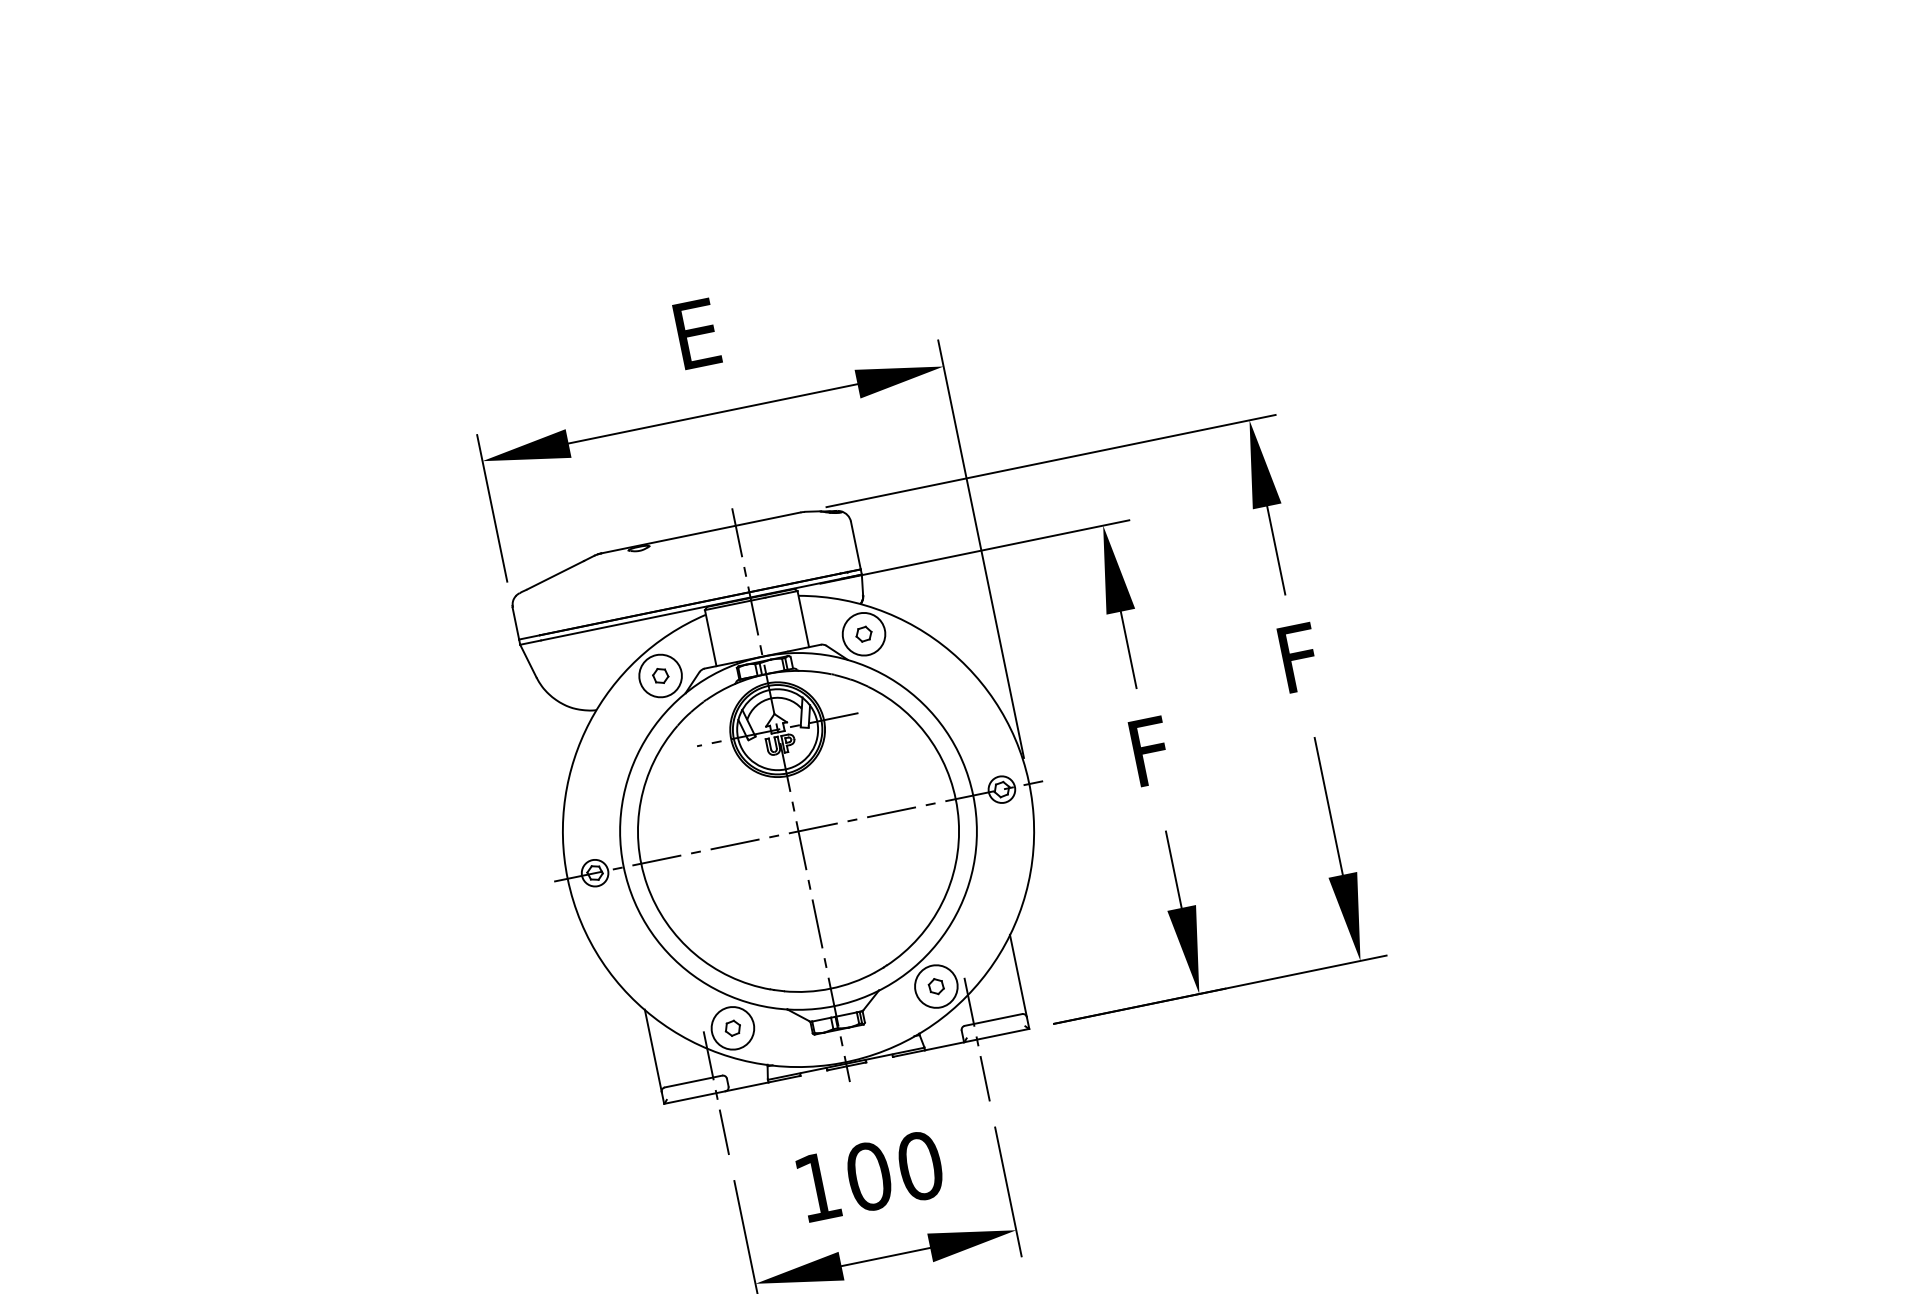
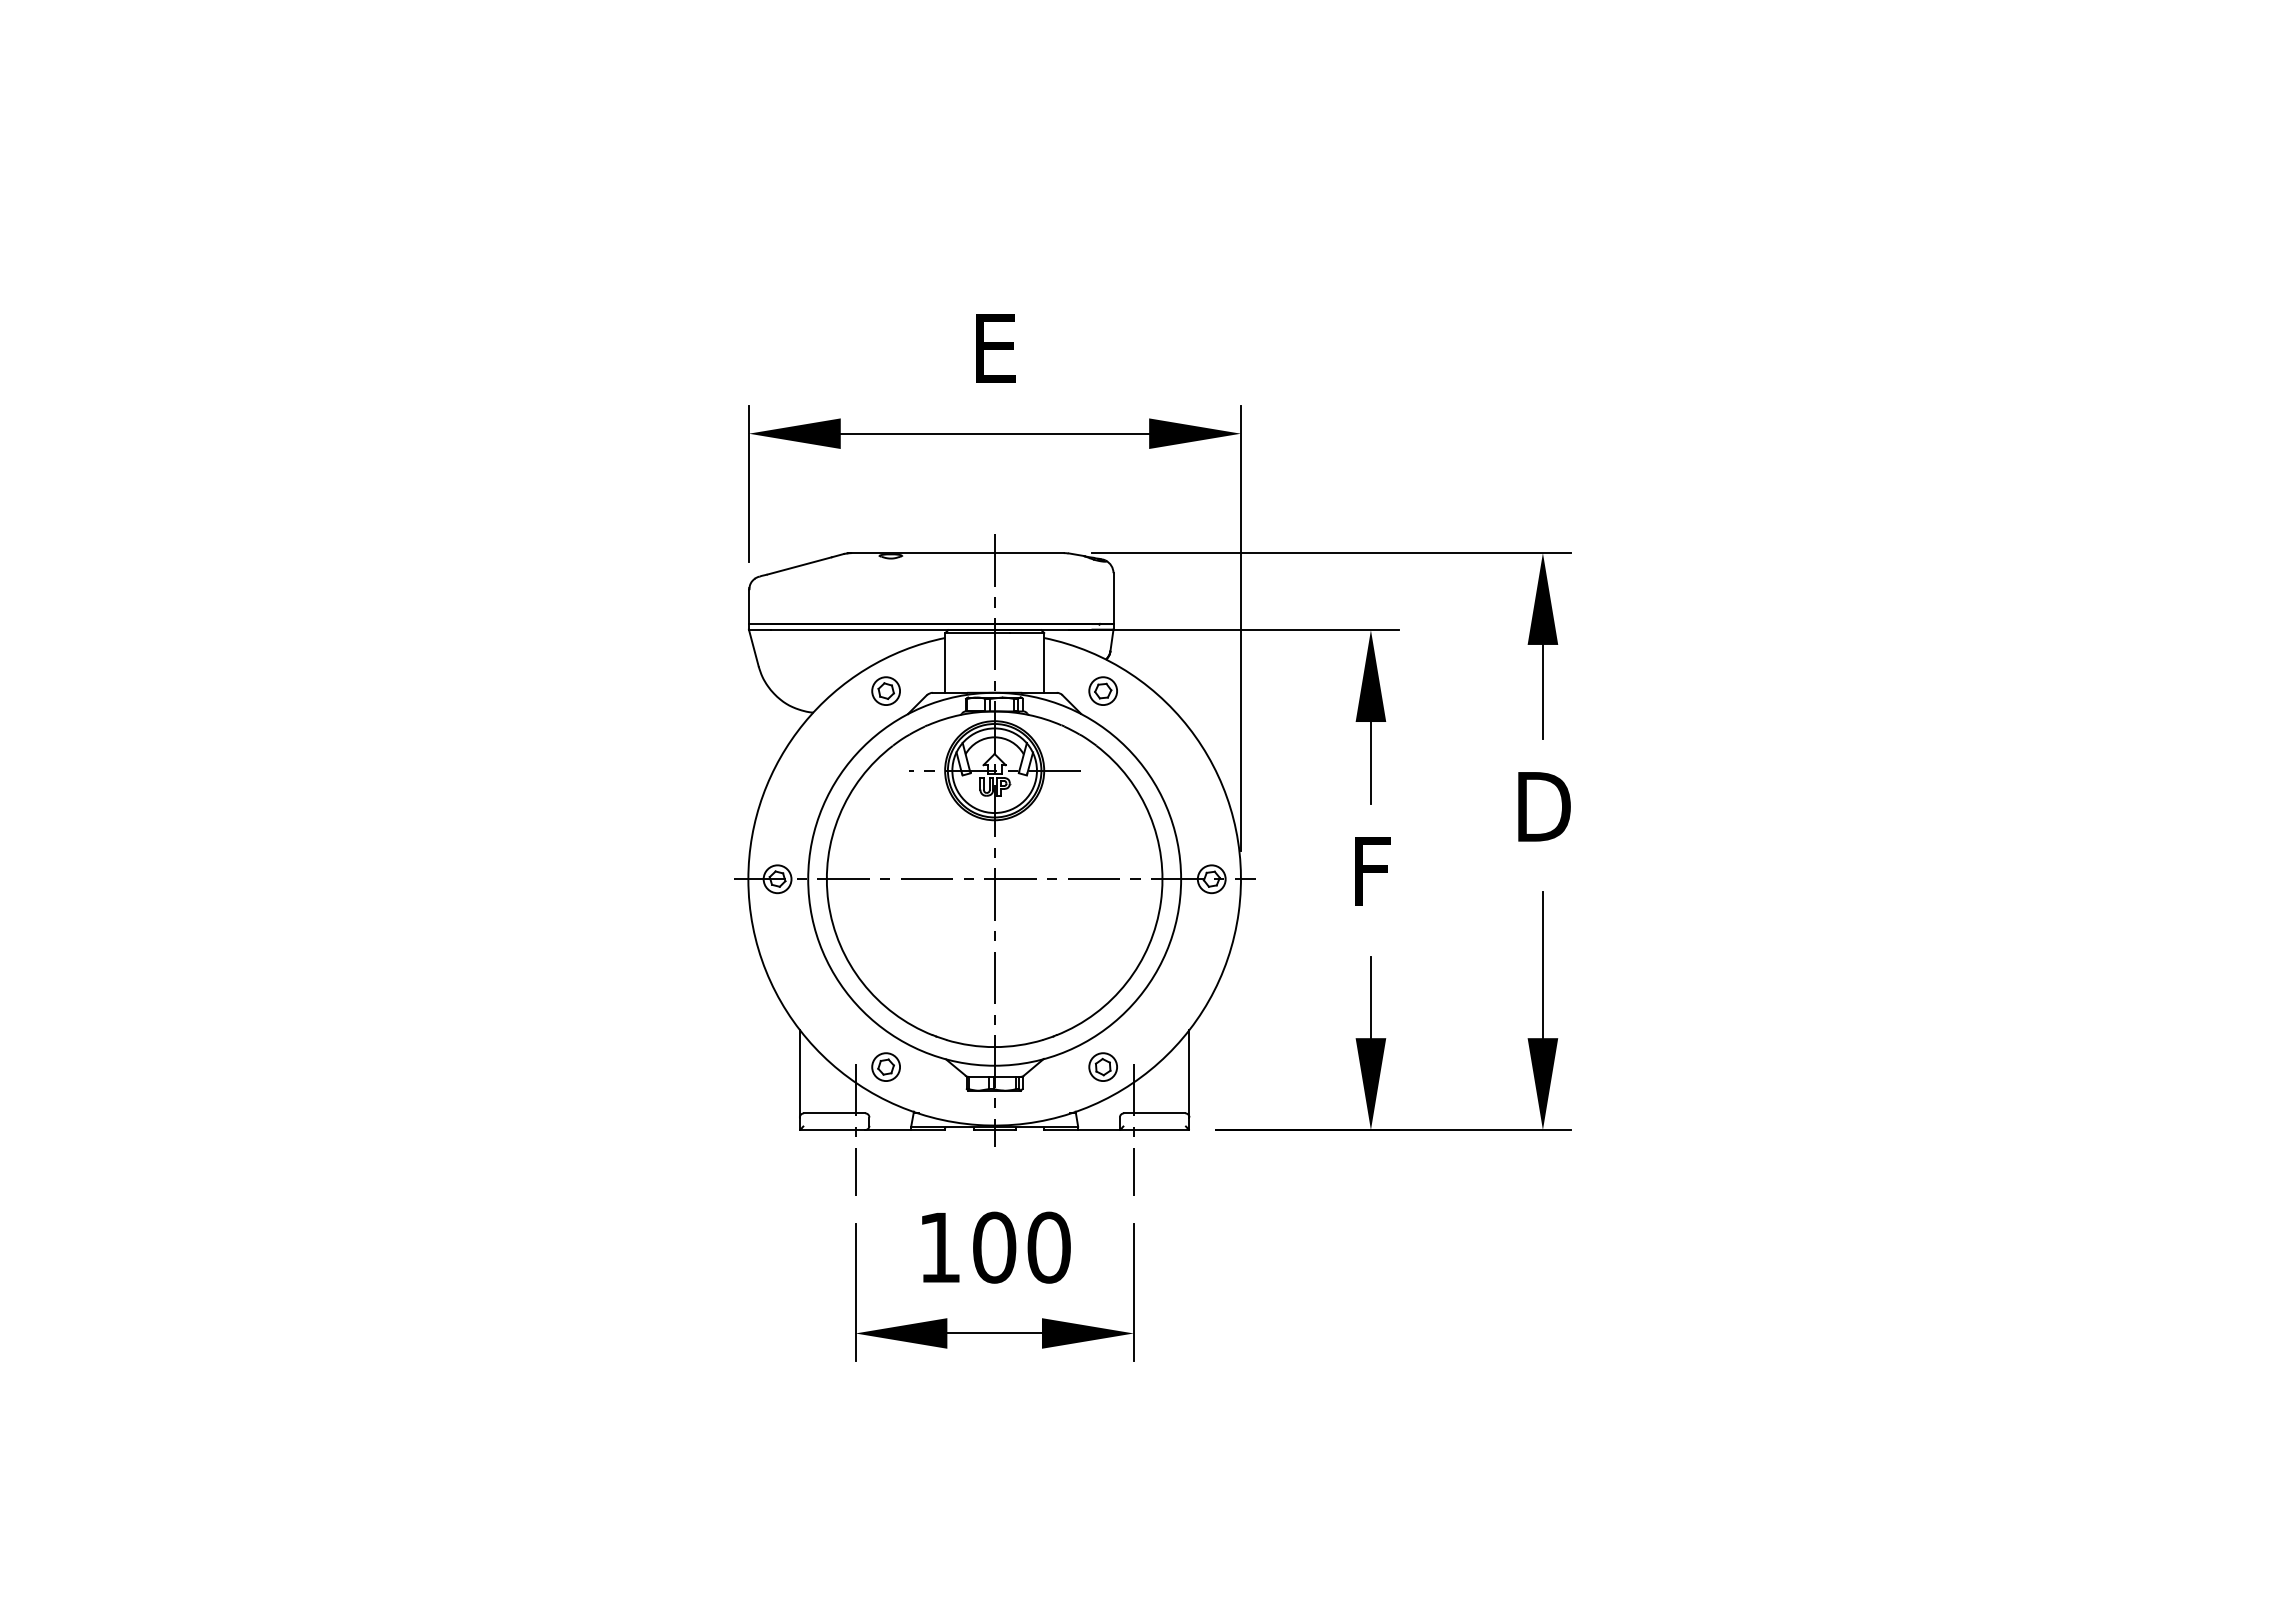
circle: (864, 634) -> (1103, 691), size x0.62
text: (1299, 657) -> (1544, 806), F -> D
circle: (661, 676) -> (886, 691), size x0.62
circle: (936, 986) -> (1103, 1067), size x0.62
circle: (733, 1028) -> (886, 1067), size x0.62

